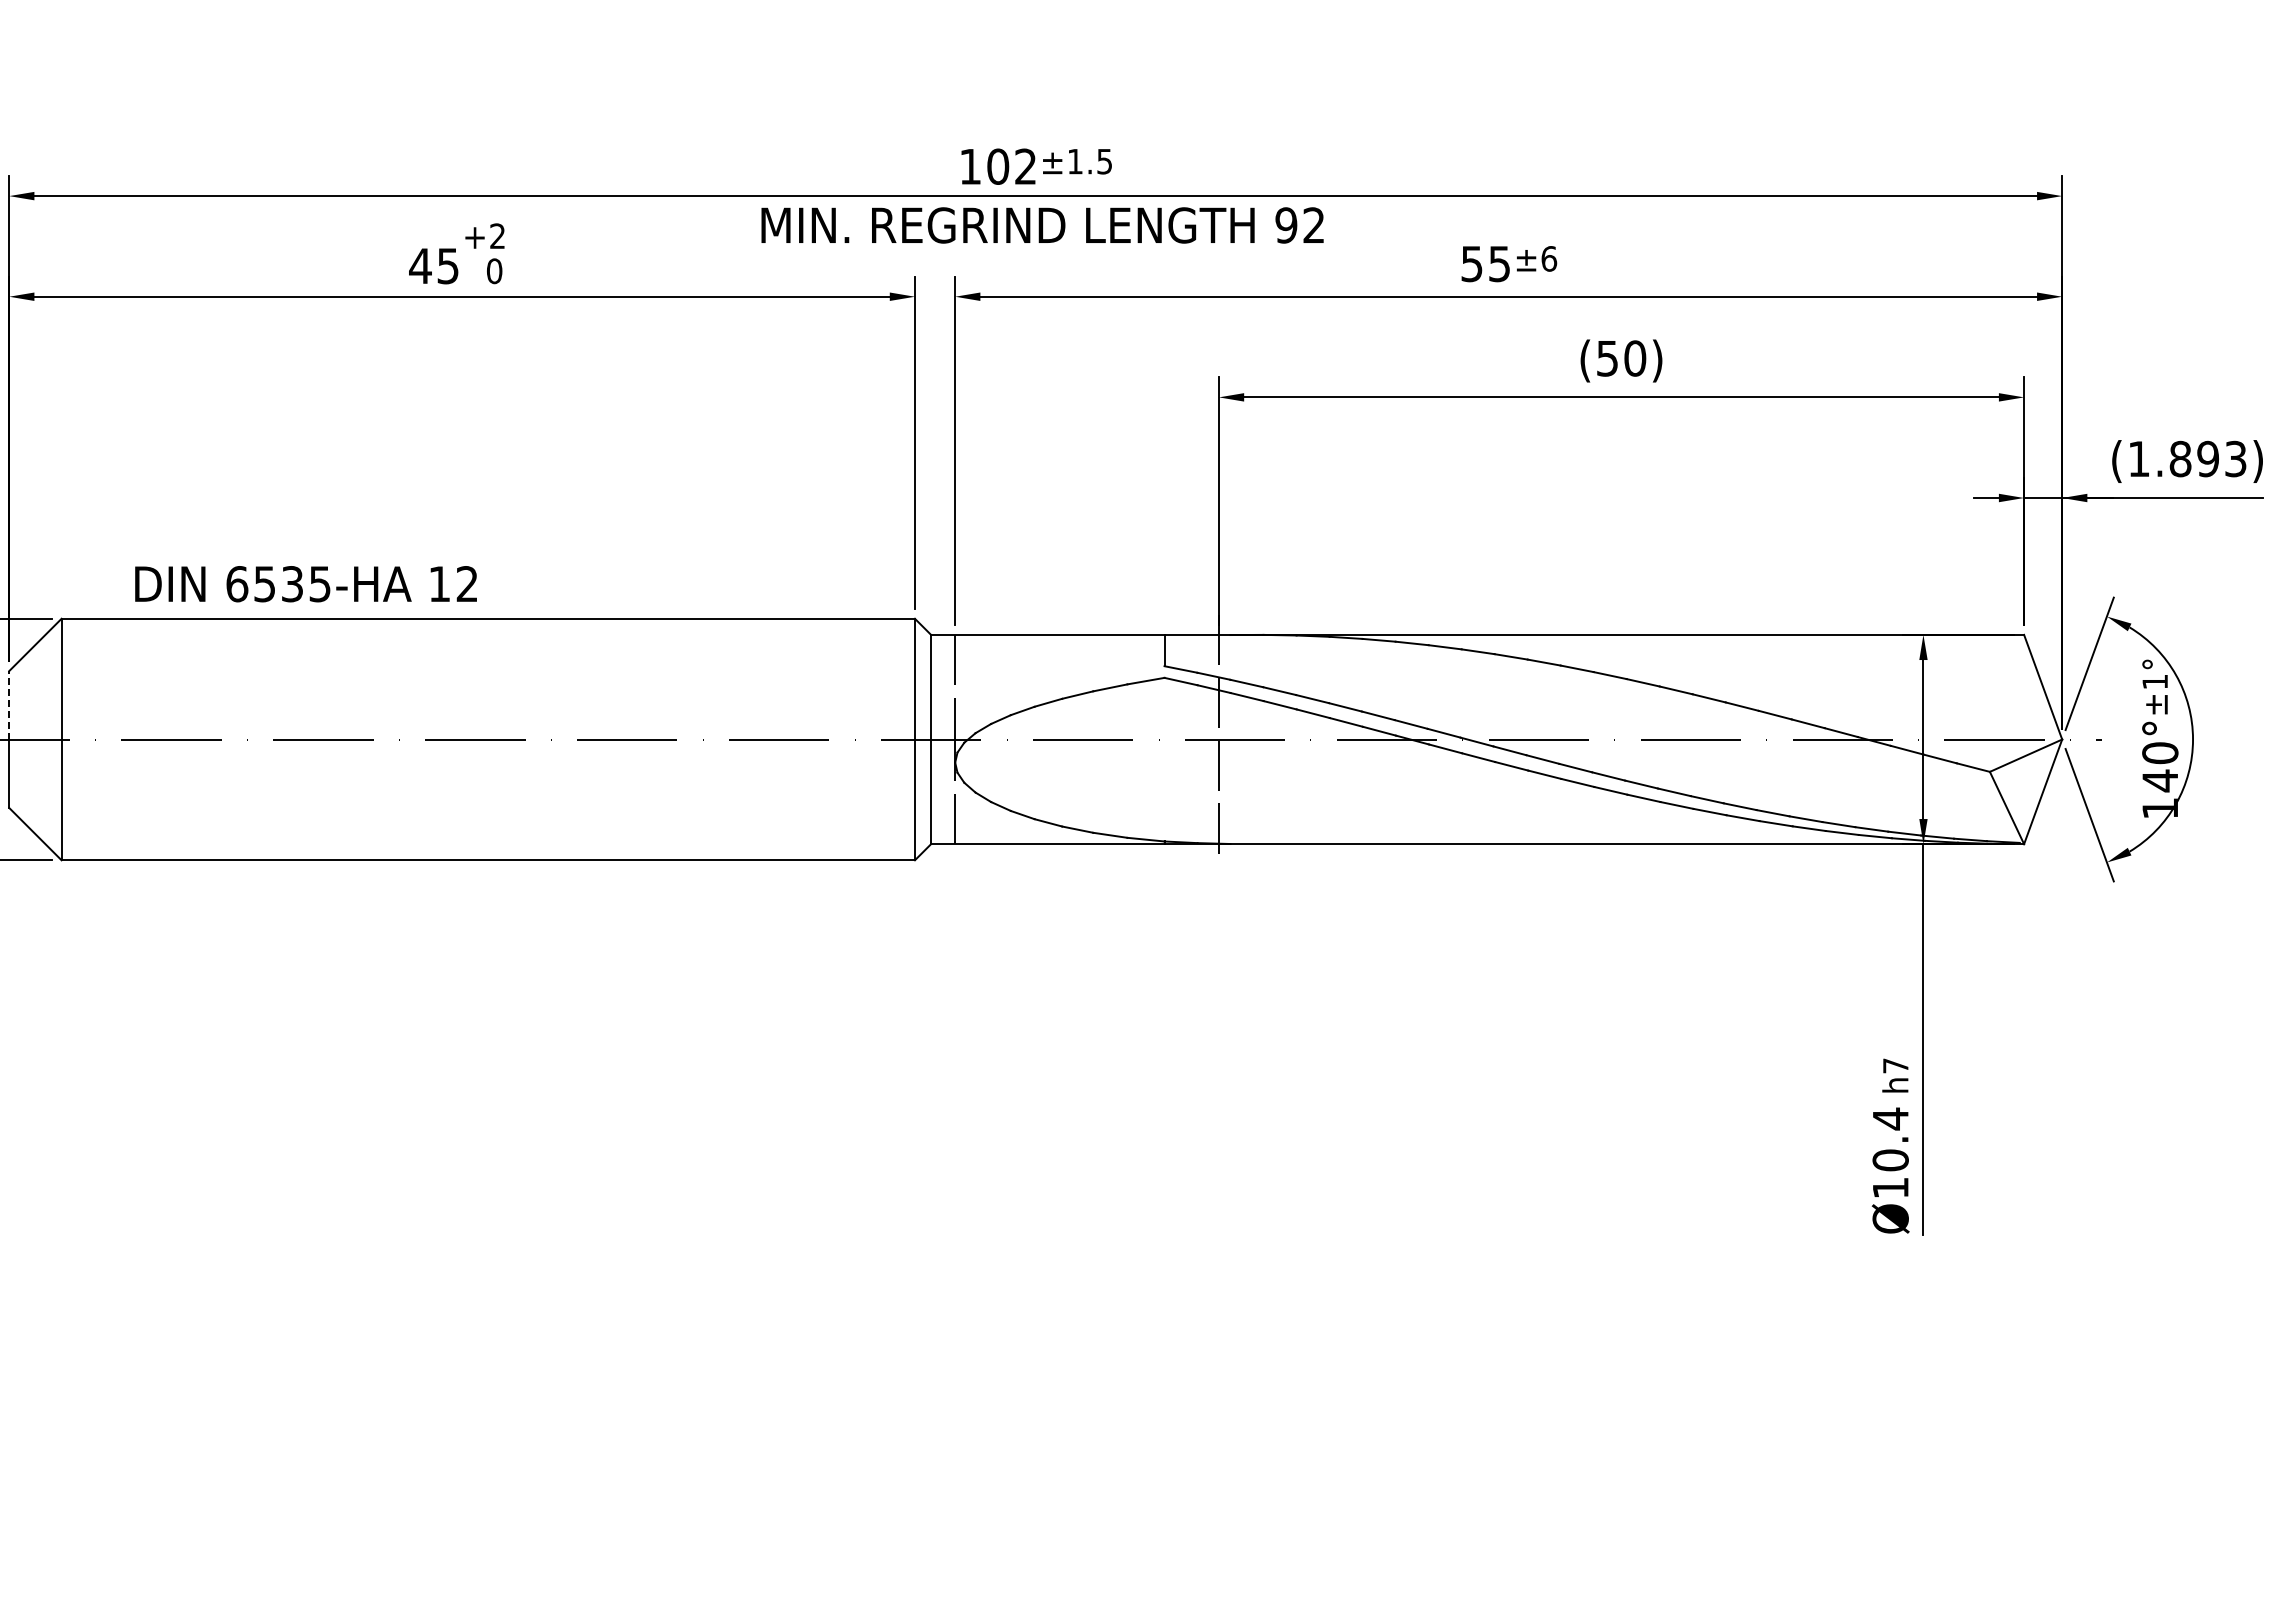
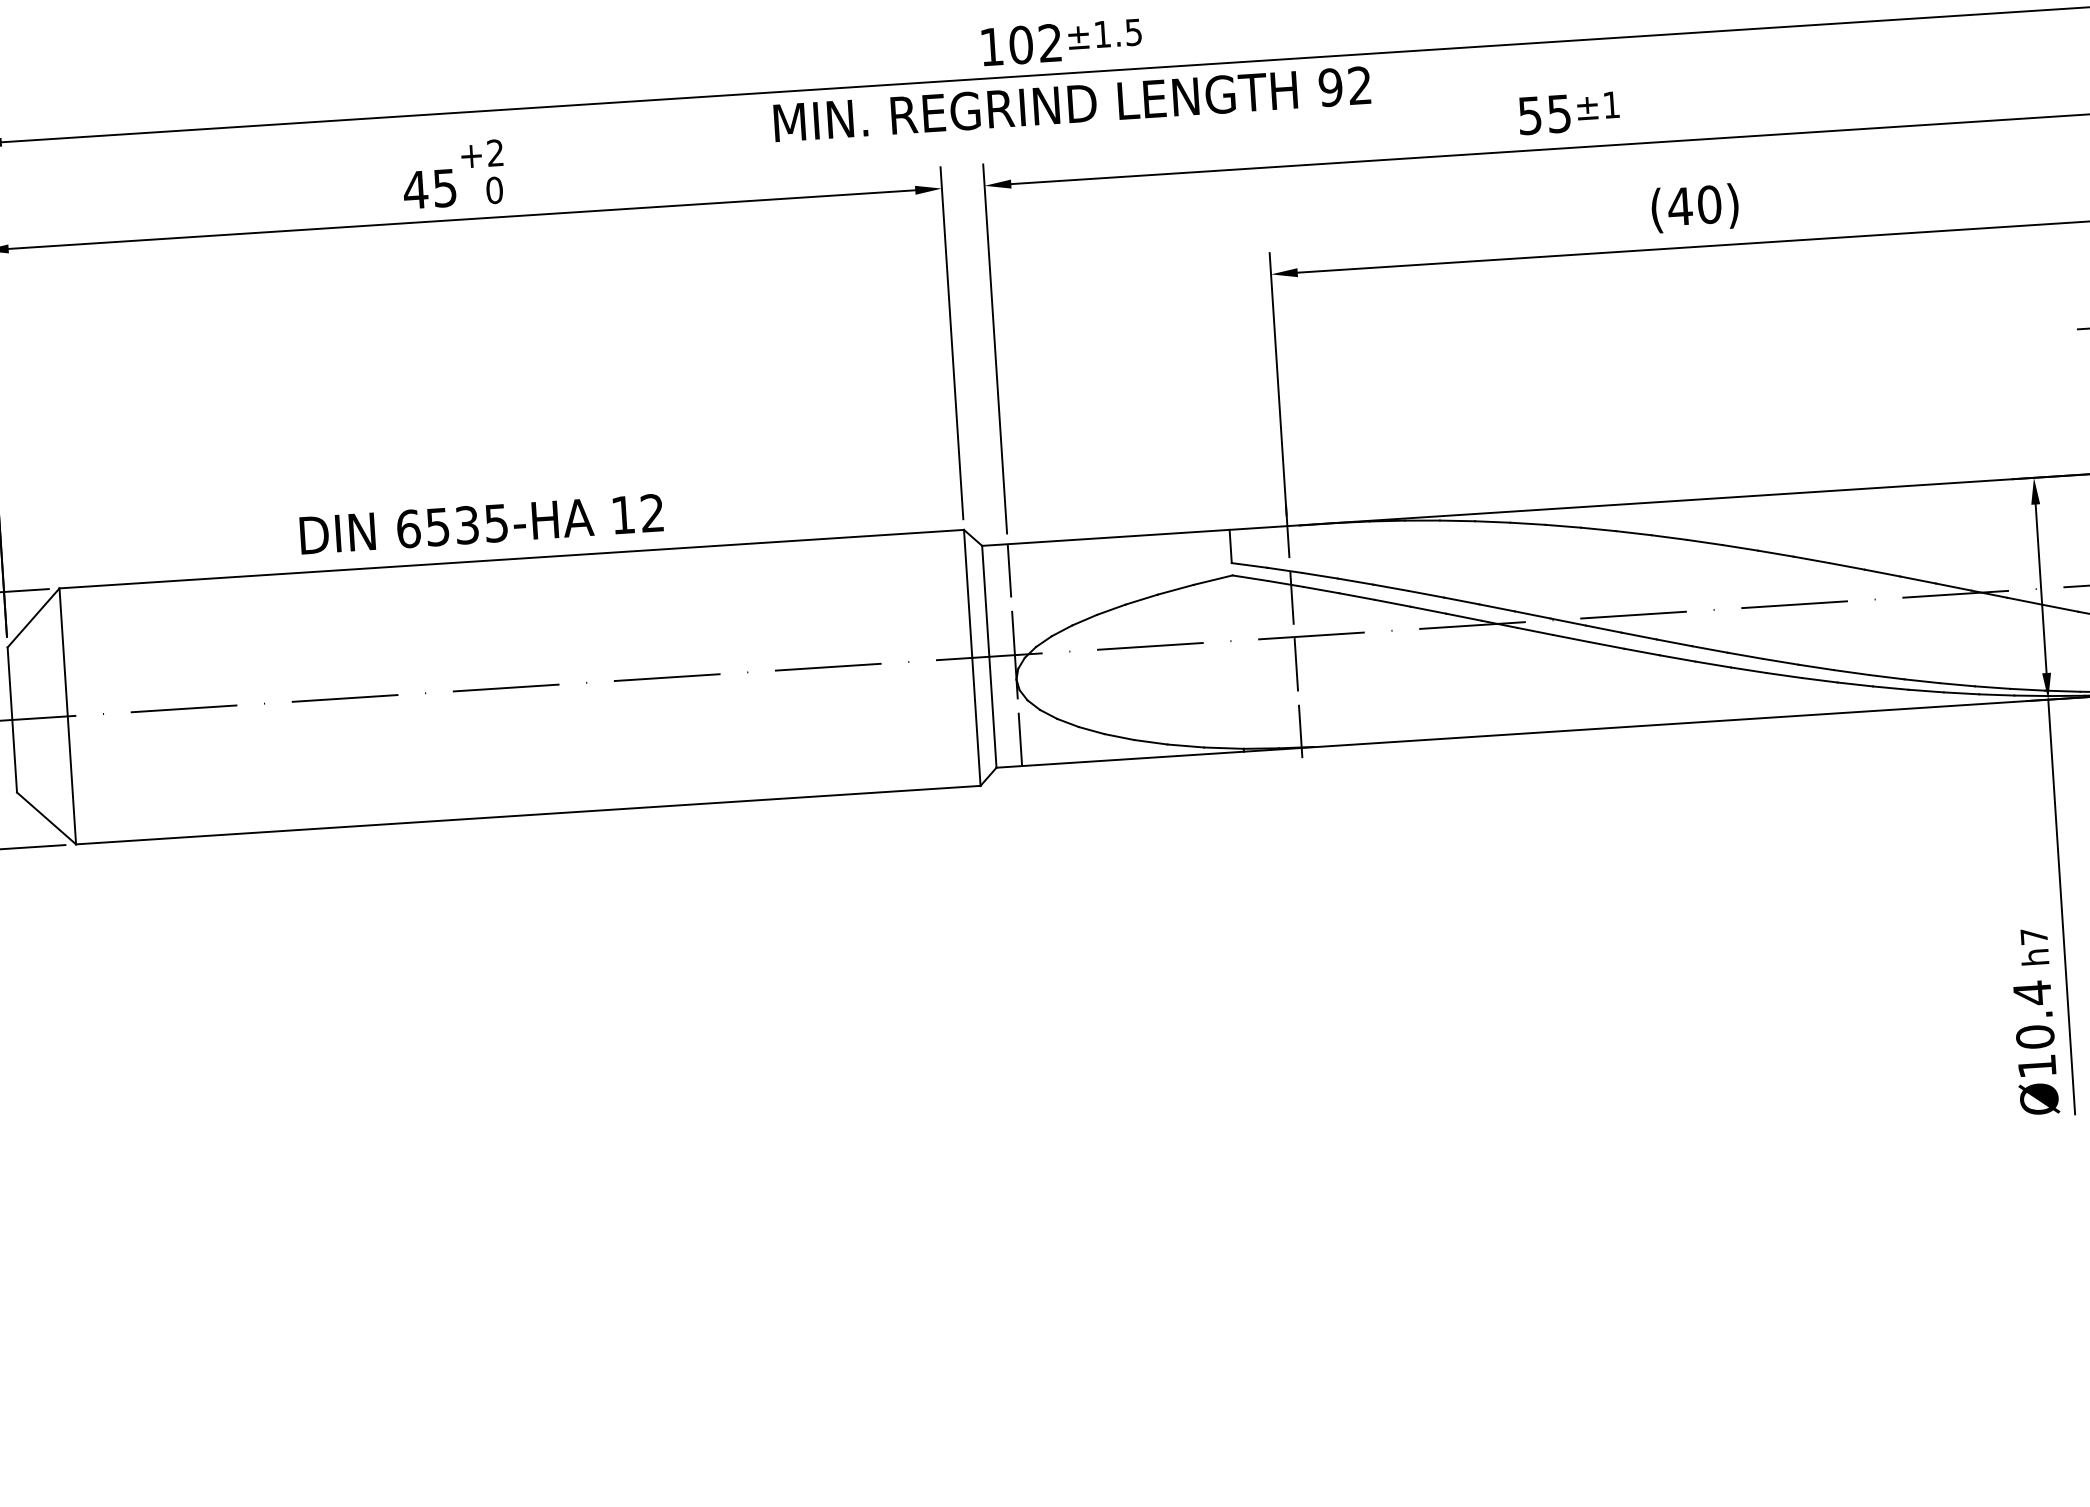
text: (1549, 258) -> (1611, 104), ±6 -> ±1
text: (1607, 358) -> (1680, 206), (50) -> (40)
text: (305, 584) -> (481, 524), moved
line: (9, 704) -> (10, 682), dashed -> solid

